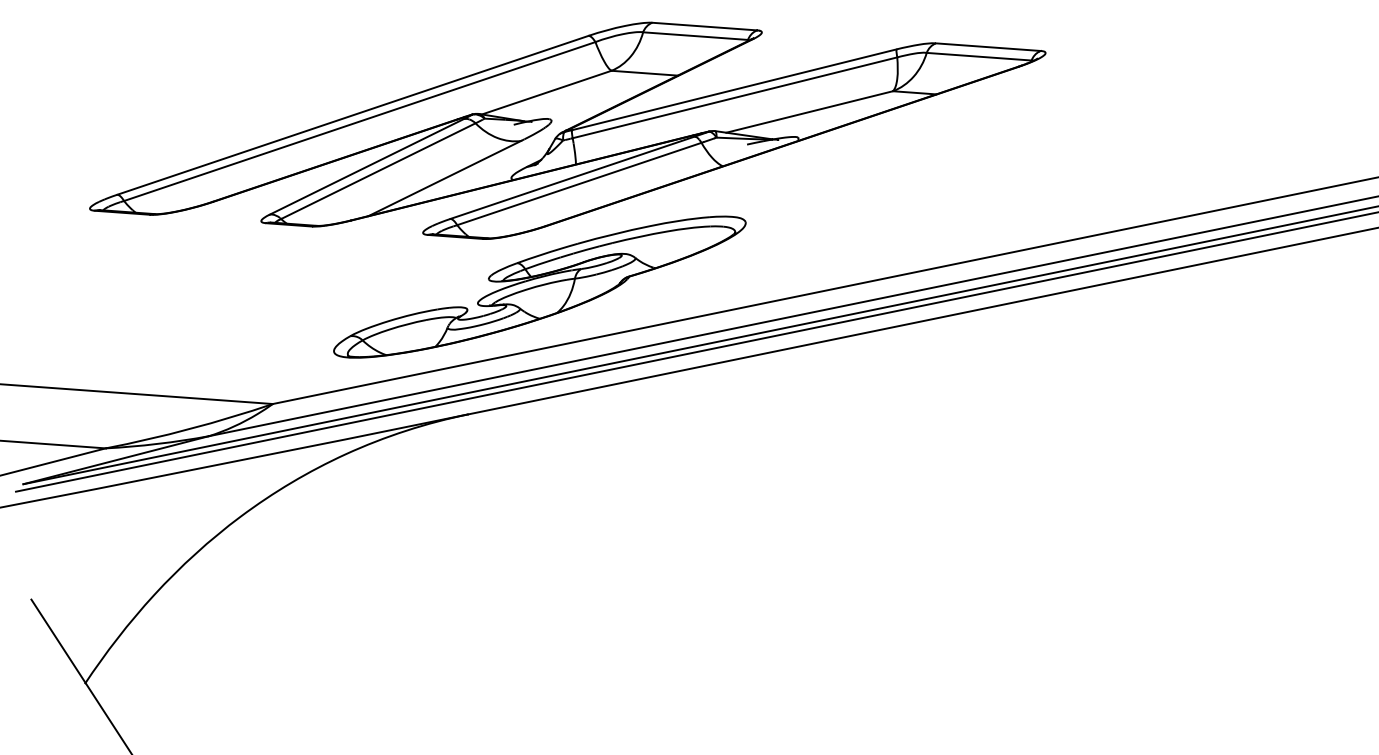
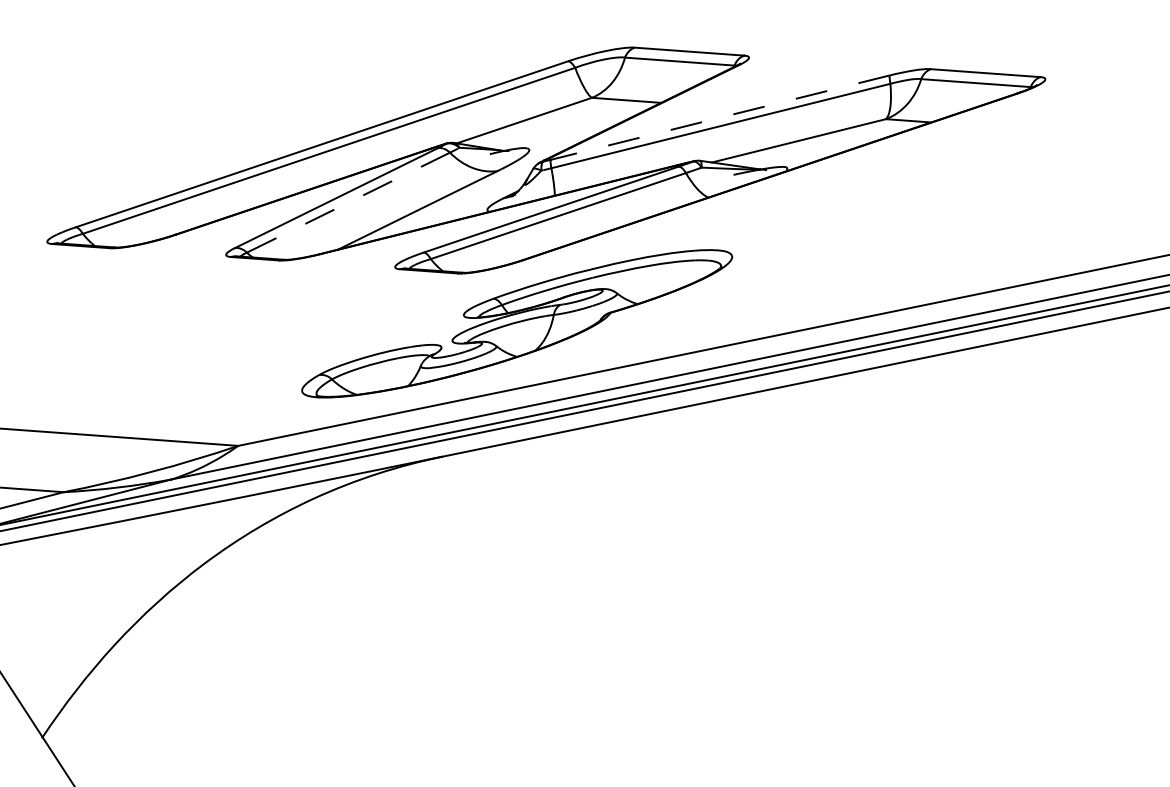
line: (733, 89) -> (719, 117), solid -> dashed
line: (377, 171) -> (347, 203), solid -> dashed

